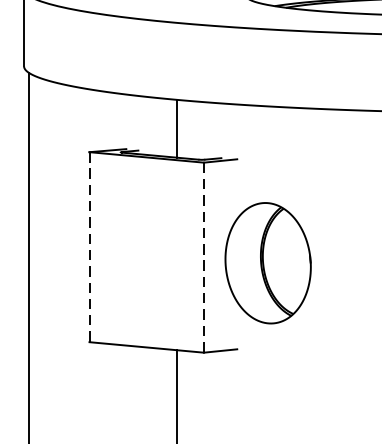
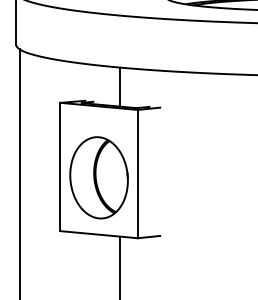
line: (89, 247) -> (60, 167), dashed -> solid
line: (203, 258) -> (137, 174), dashed -> solid
part: (267, 262) -> (98, 177), moved

